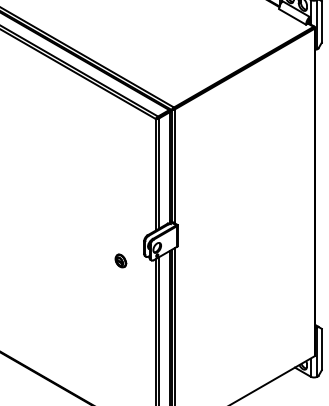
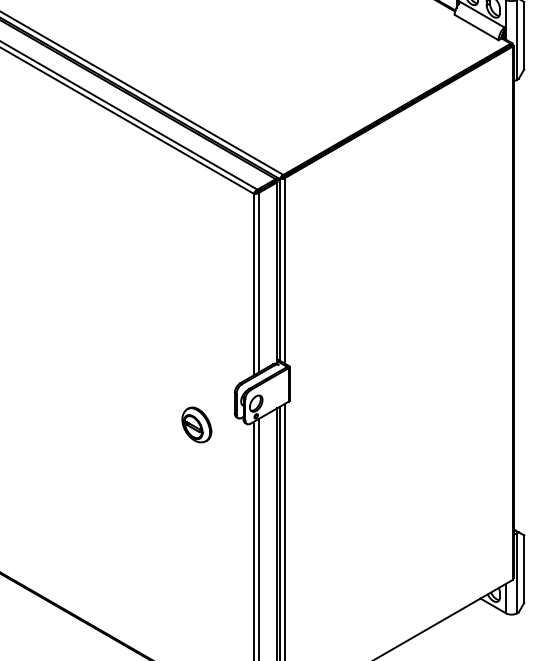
part: (120, 260) -> (196, 424), size x1.67

